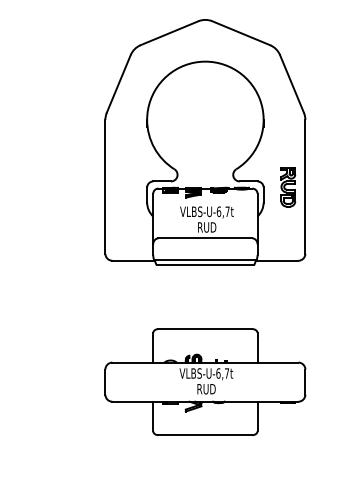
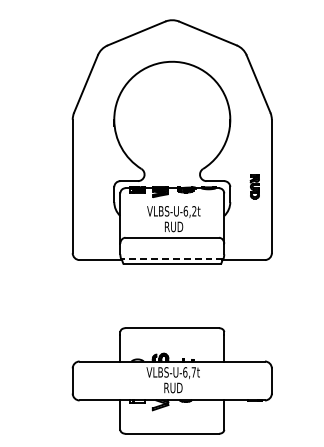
part: (288, 187) -> (255, 187), size x0.6
text: (227, 211) -> (194, 211), VLBS-U-6,7t -> VLBS-U-6,2t
line: (204, 259) -> (171, 258), solid -> dashed

